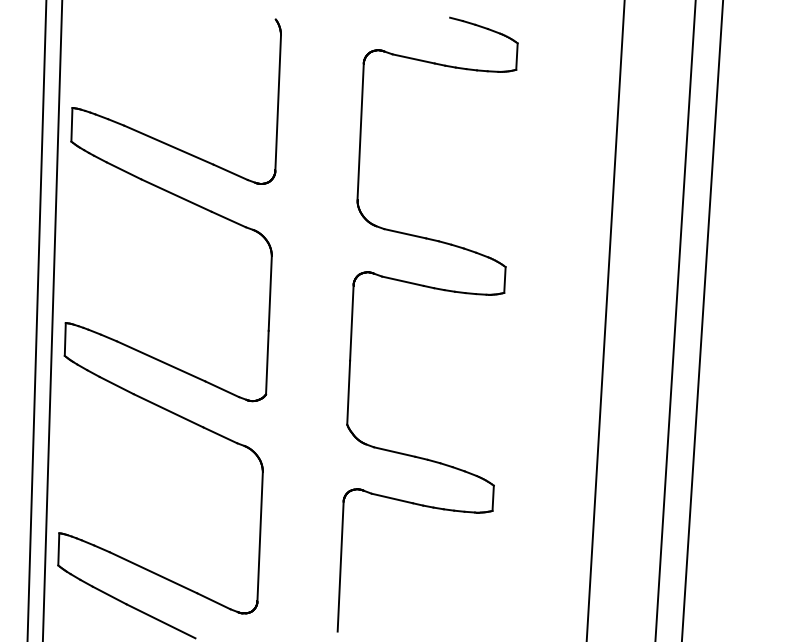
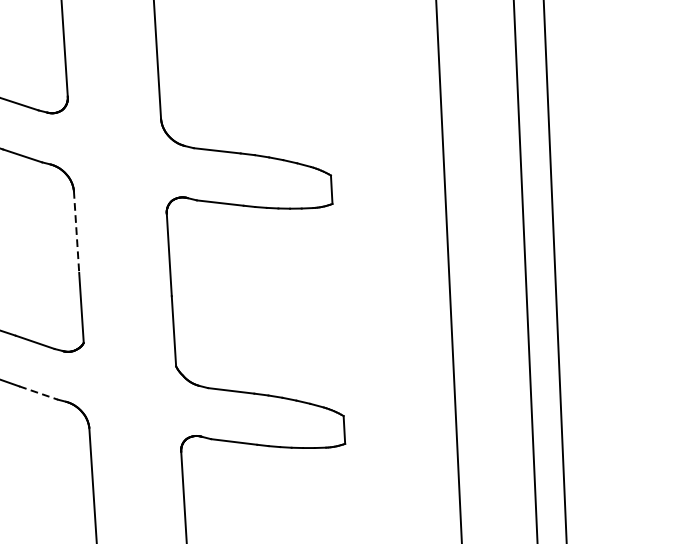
line: (270, 294) -> (76, 233), solid -> dashed
line: (220, 435) -> (38, 393), solid -> dashed

